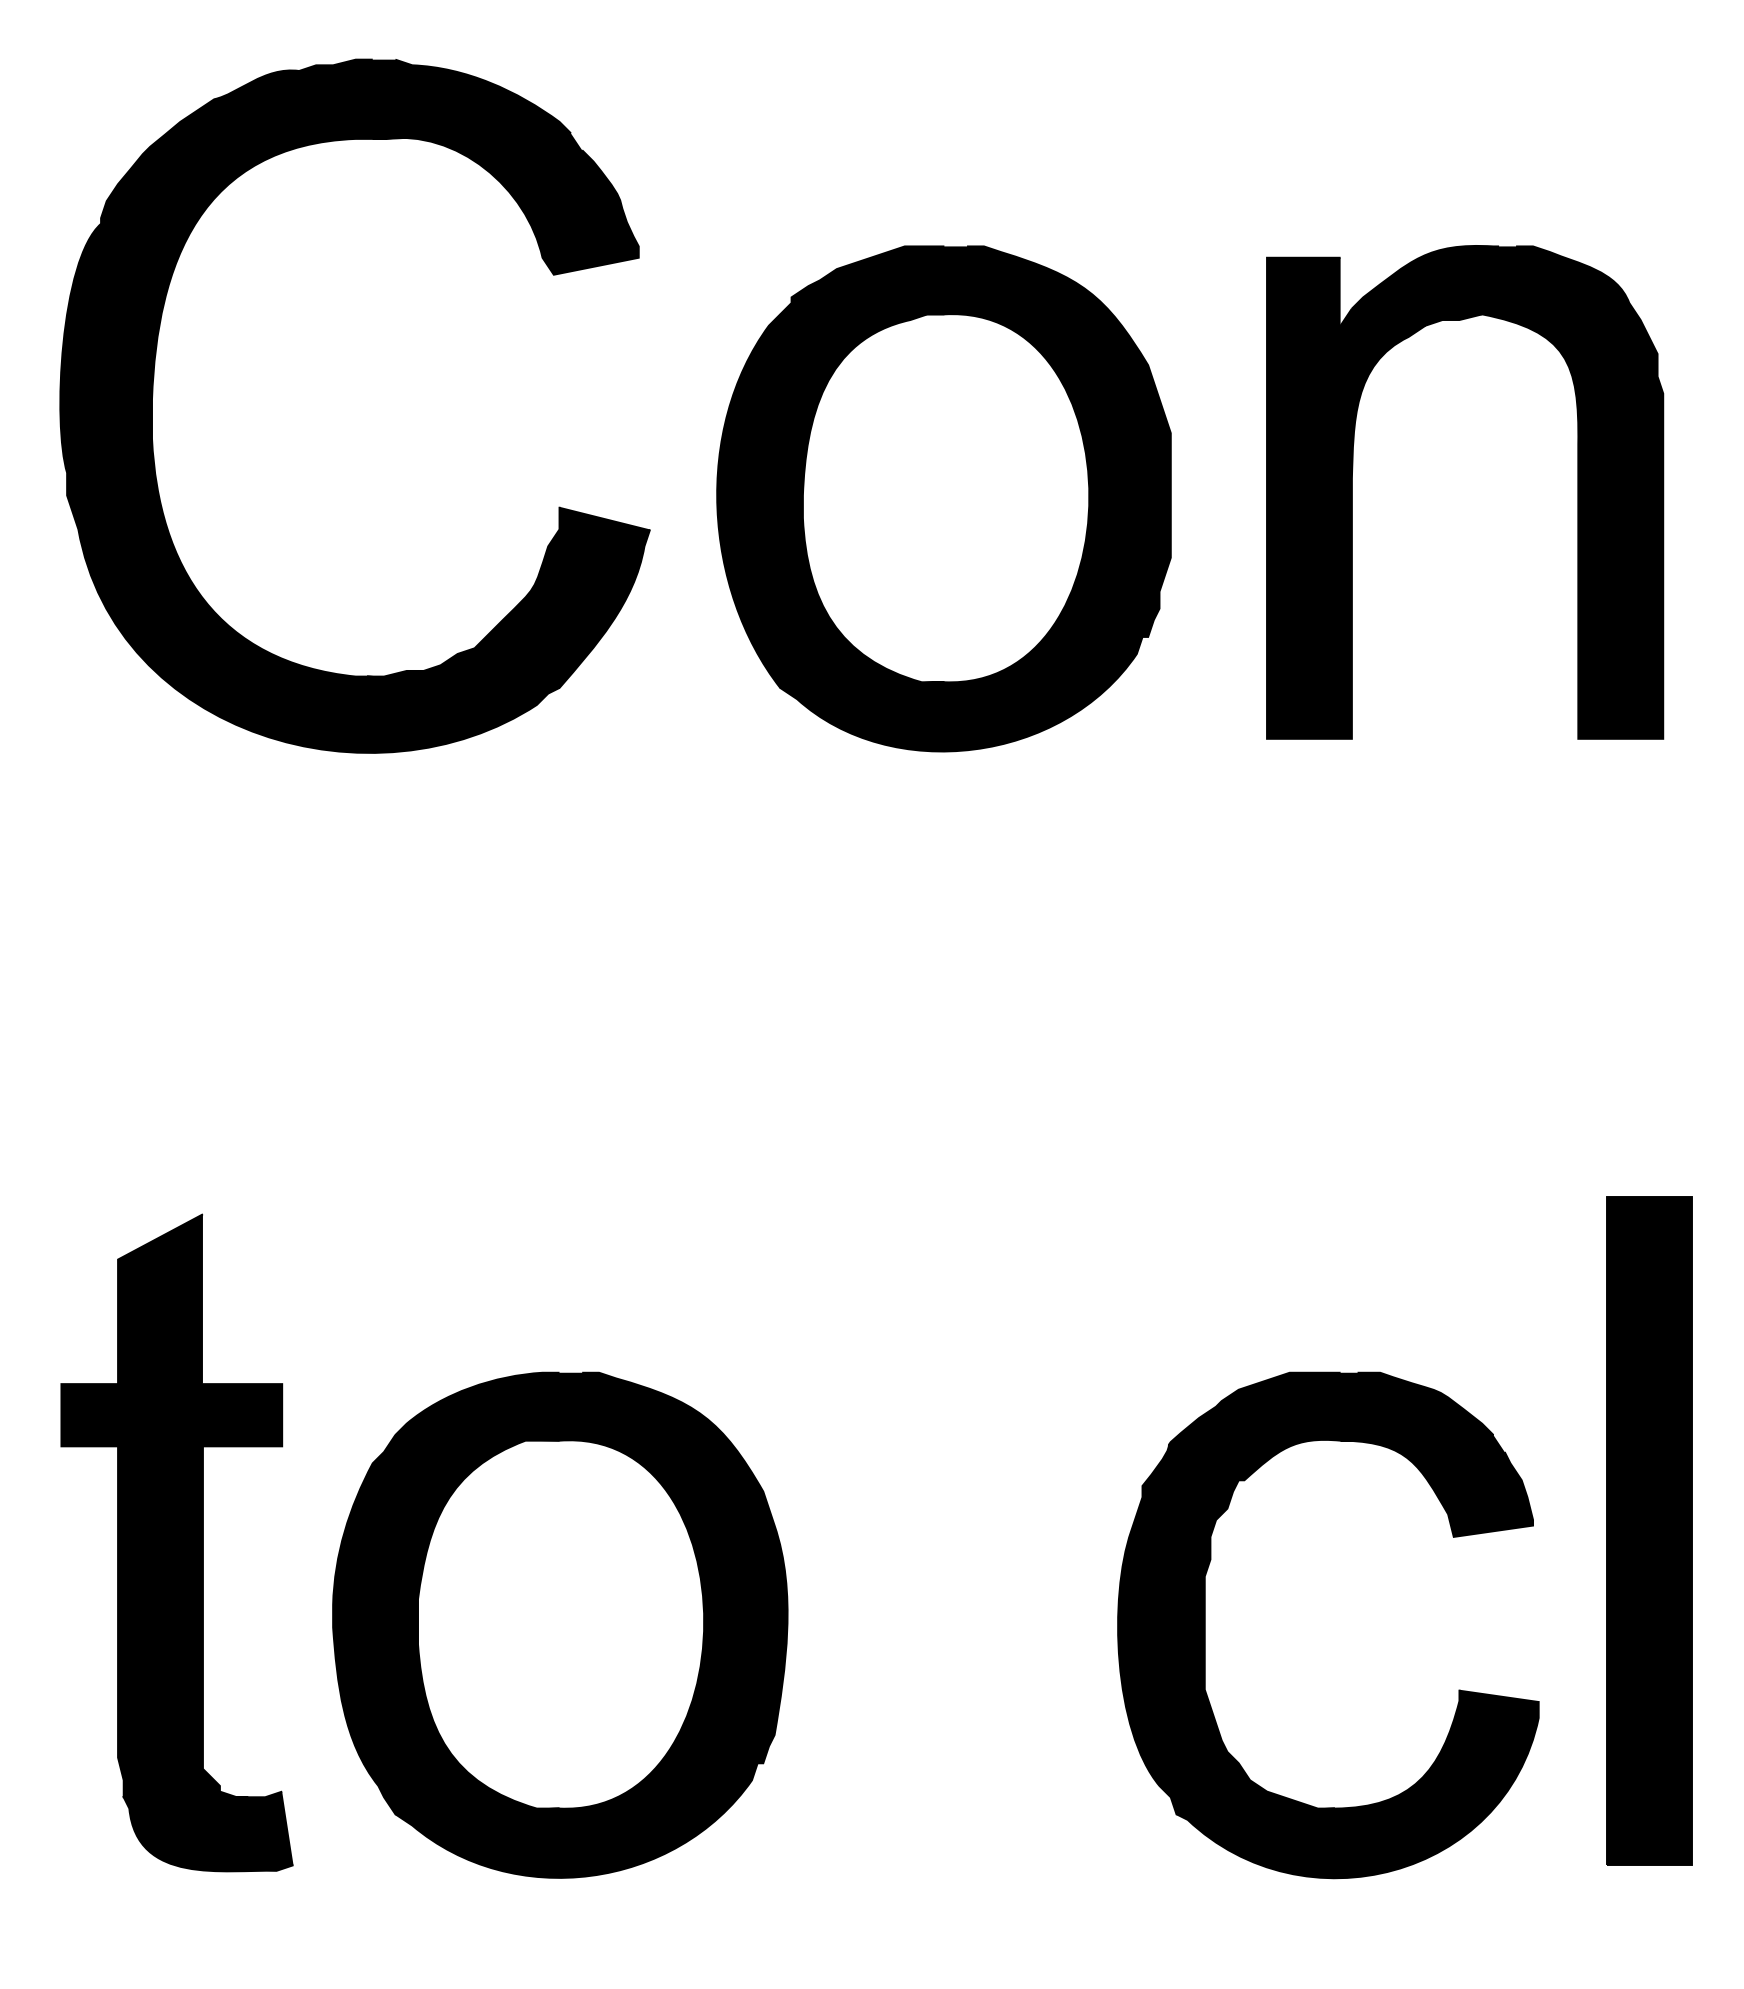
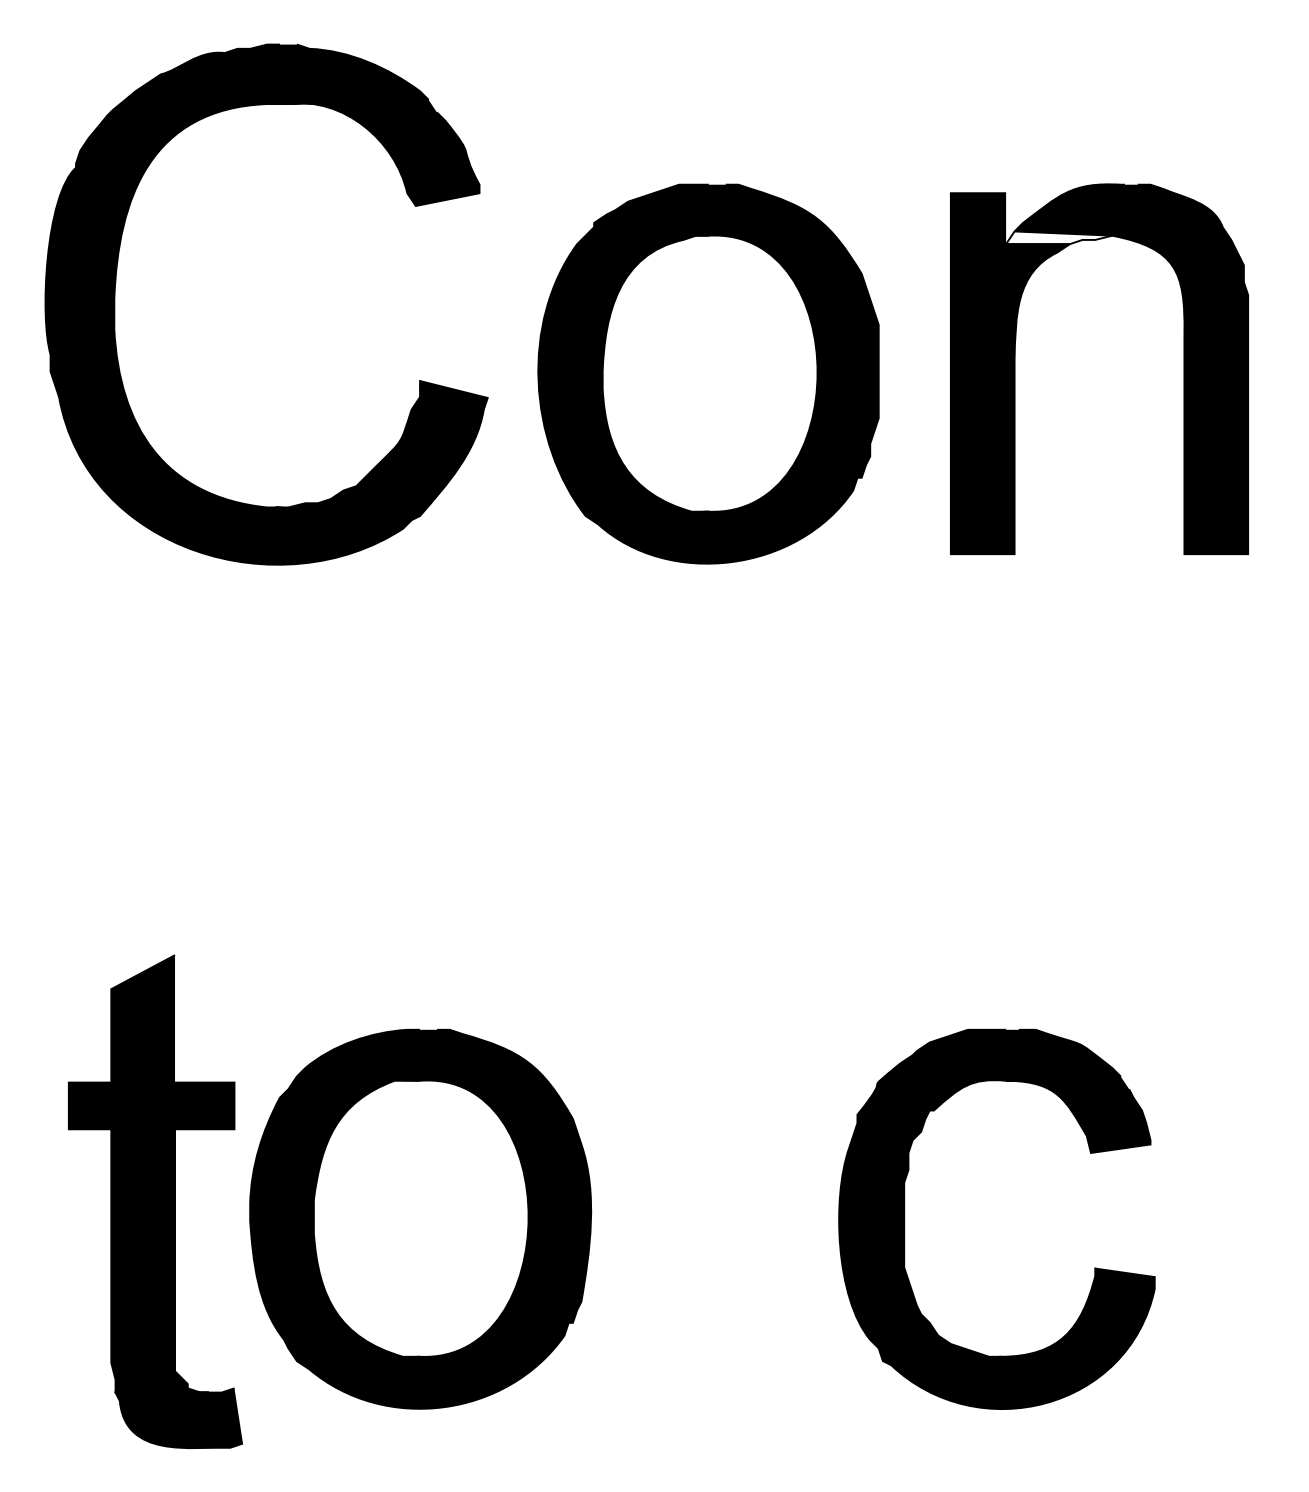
fill: (1411, 316) -> (1059, 237), removed
part: (1649, 1530) -> (1237, 1148), removed
part: (176, 1542) -> (155, 1201), moved

